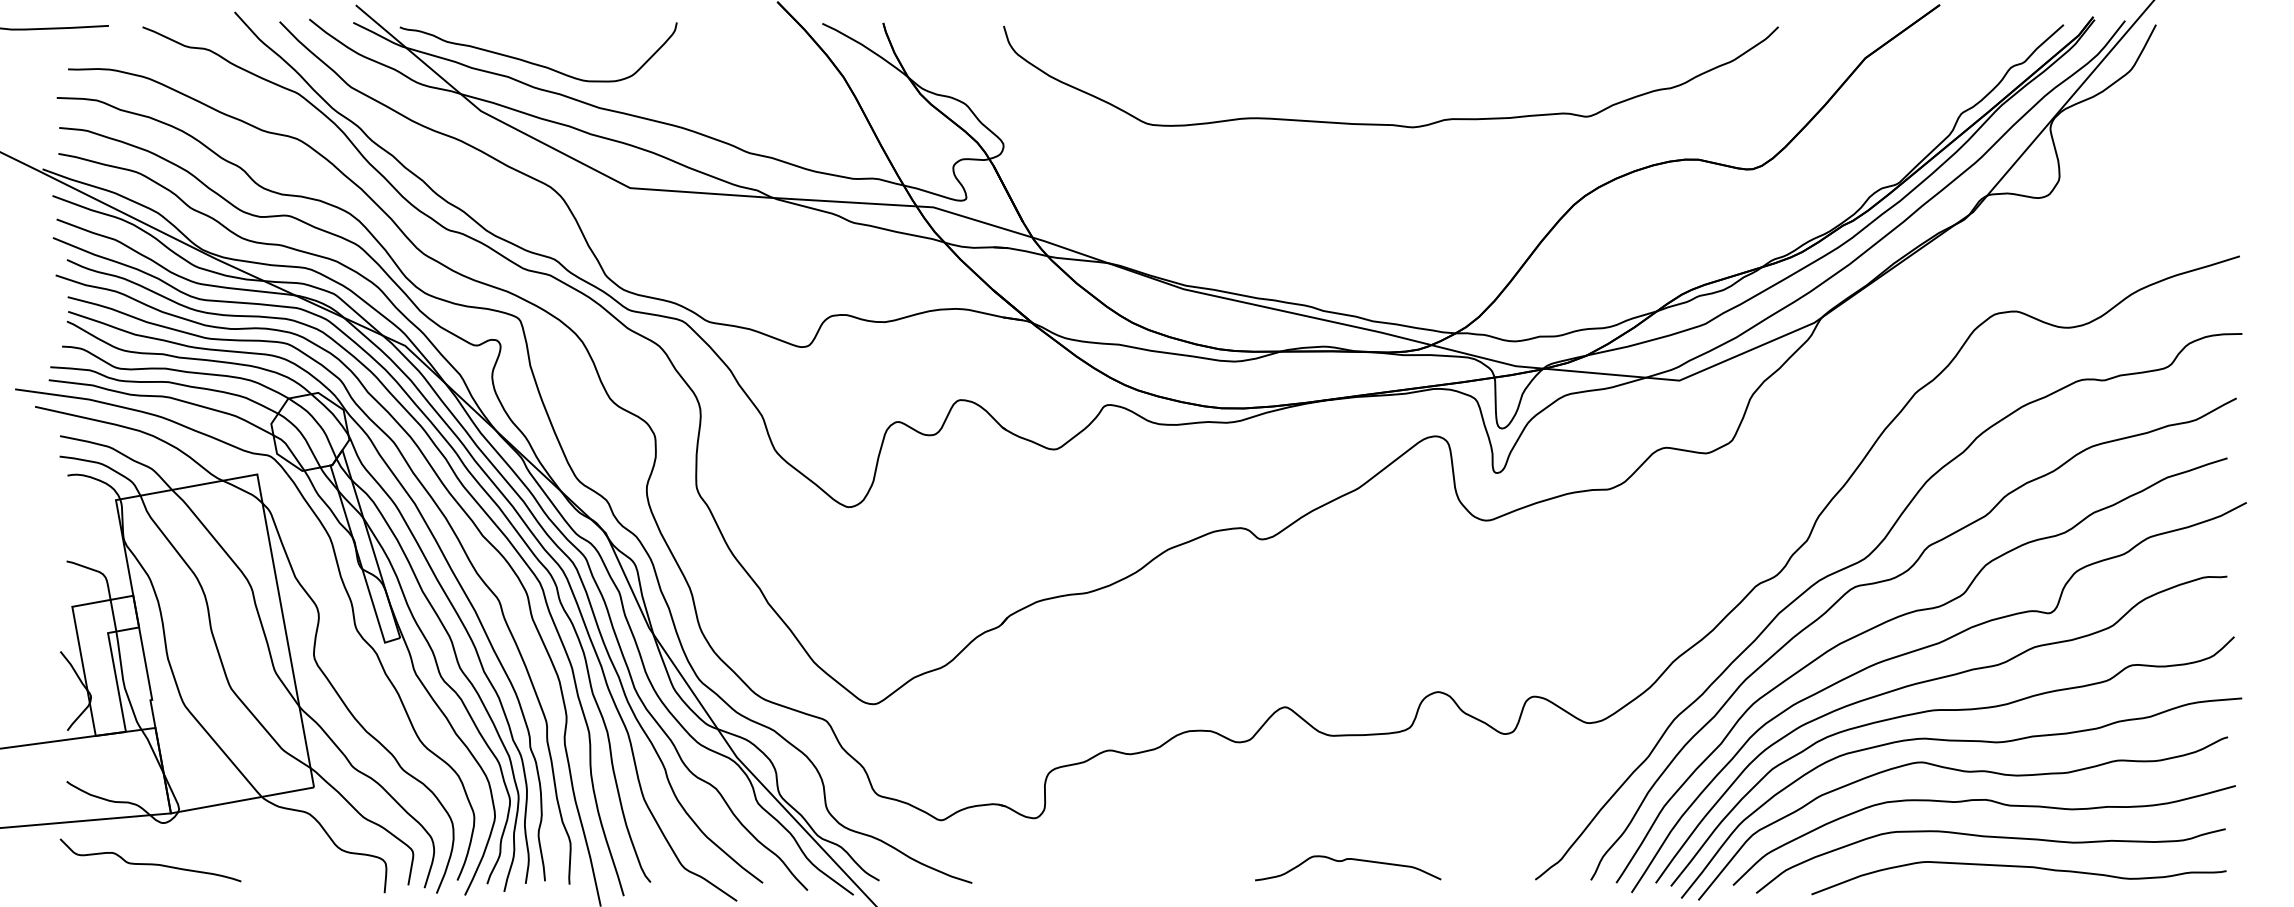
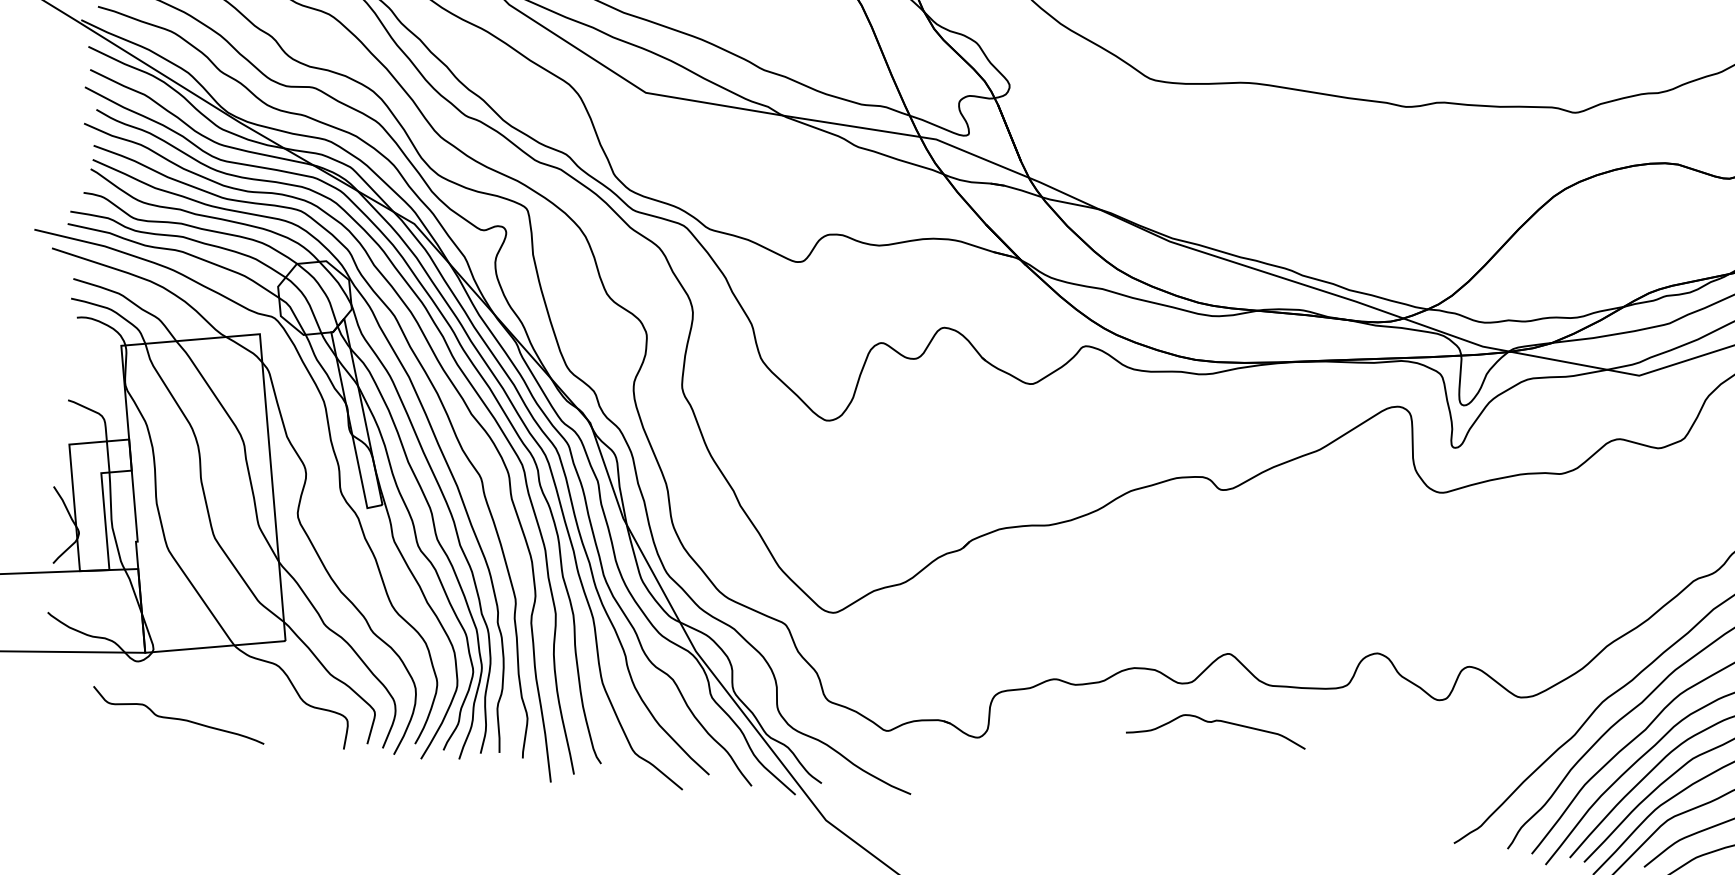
curve: (1346, 860) -> (1215, 721), moved
curve: (150, 863) -> (178, 718), moved

